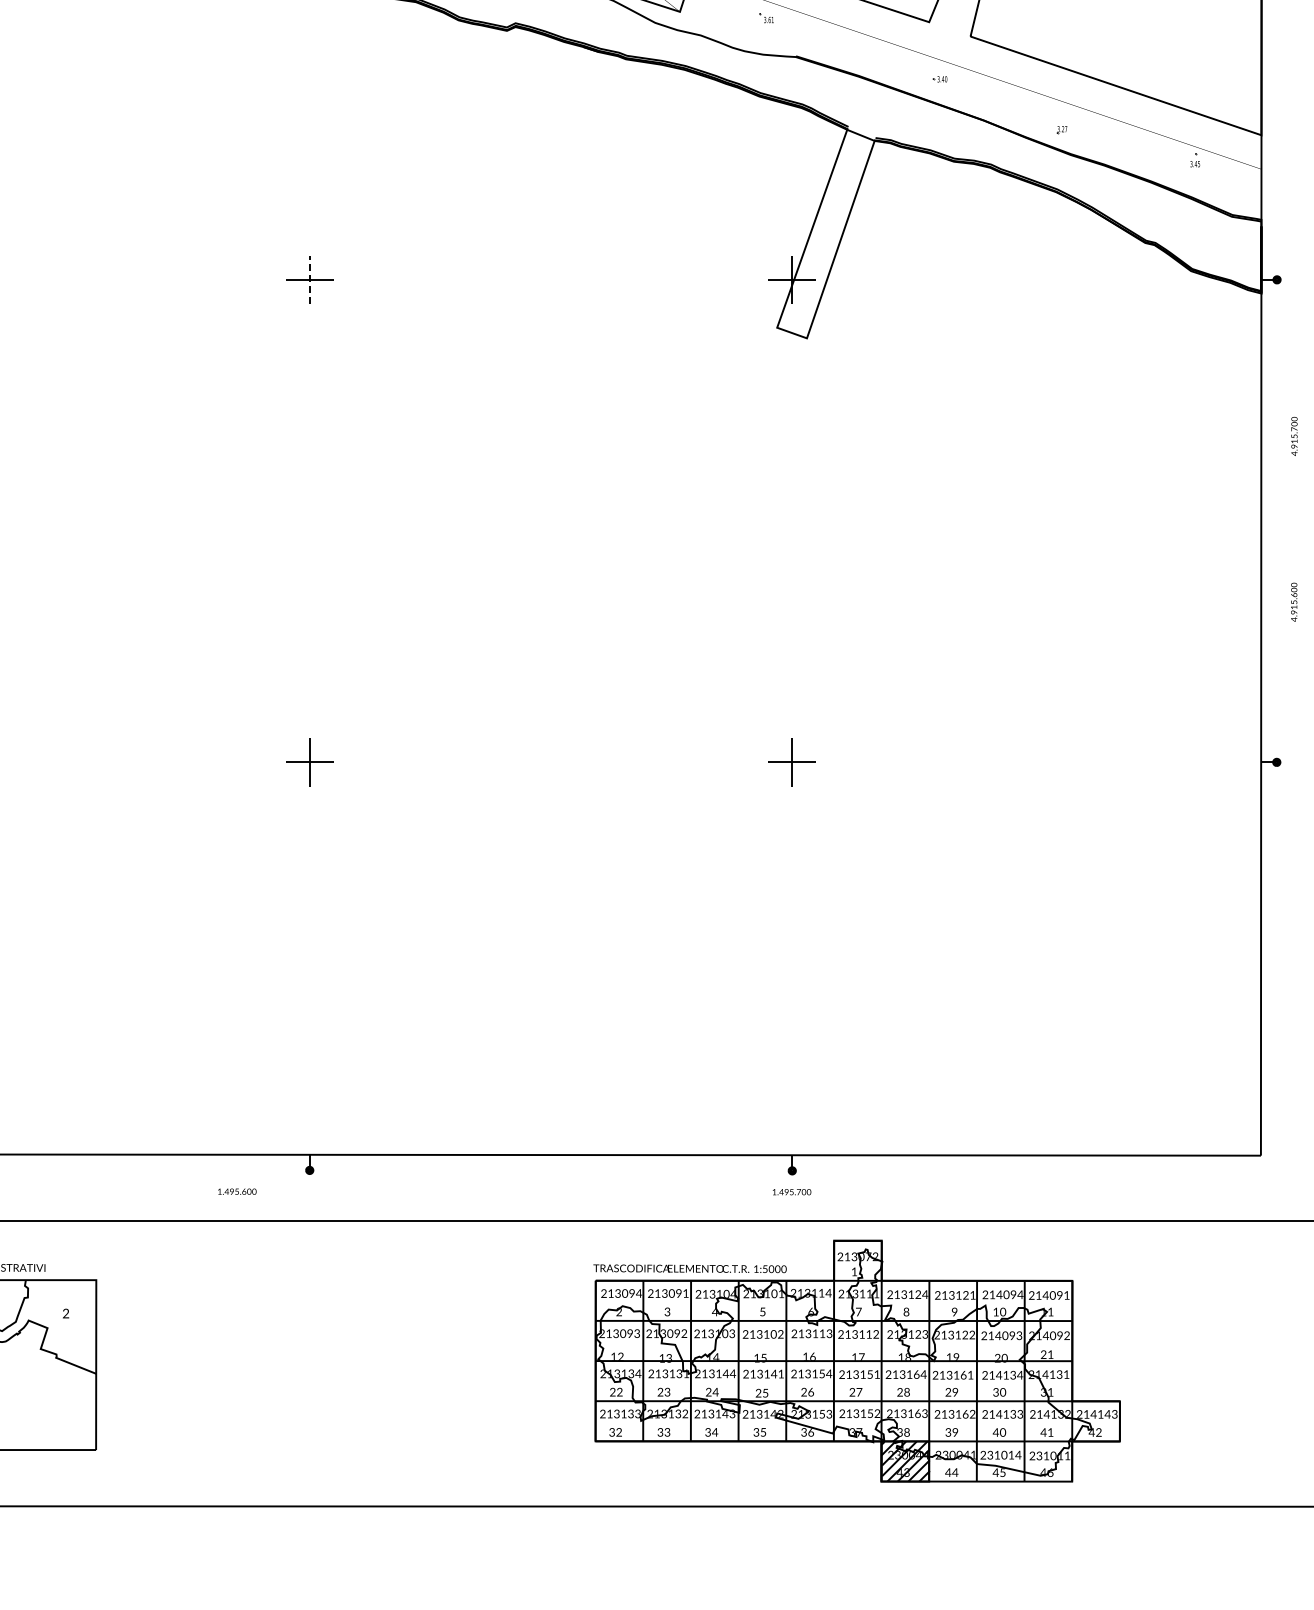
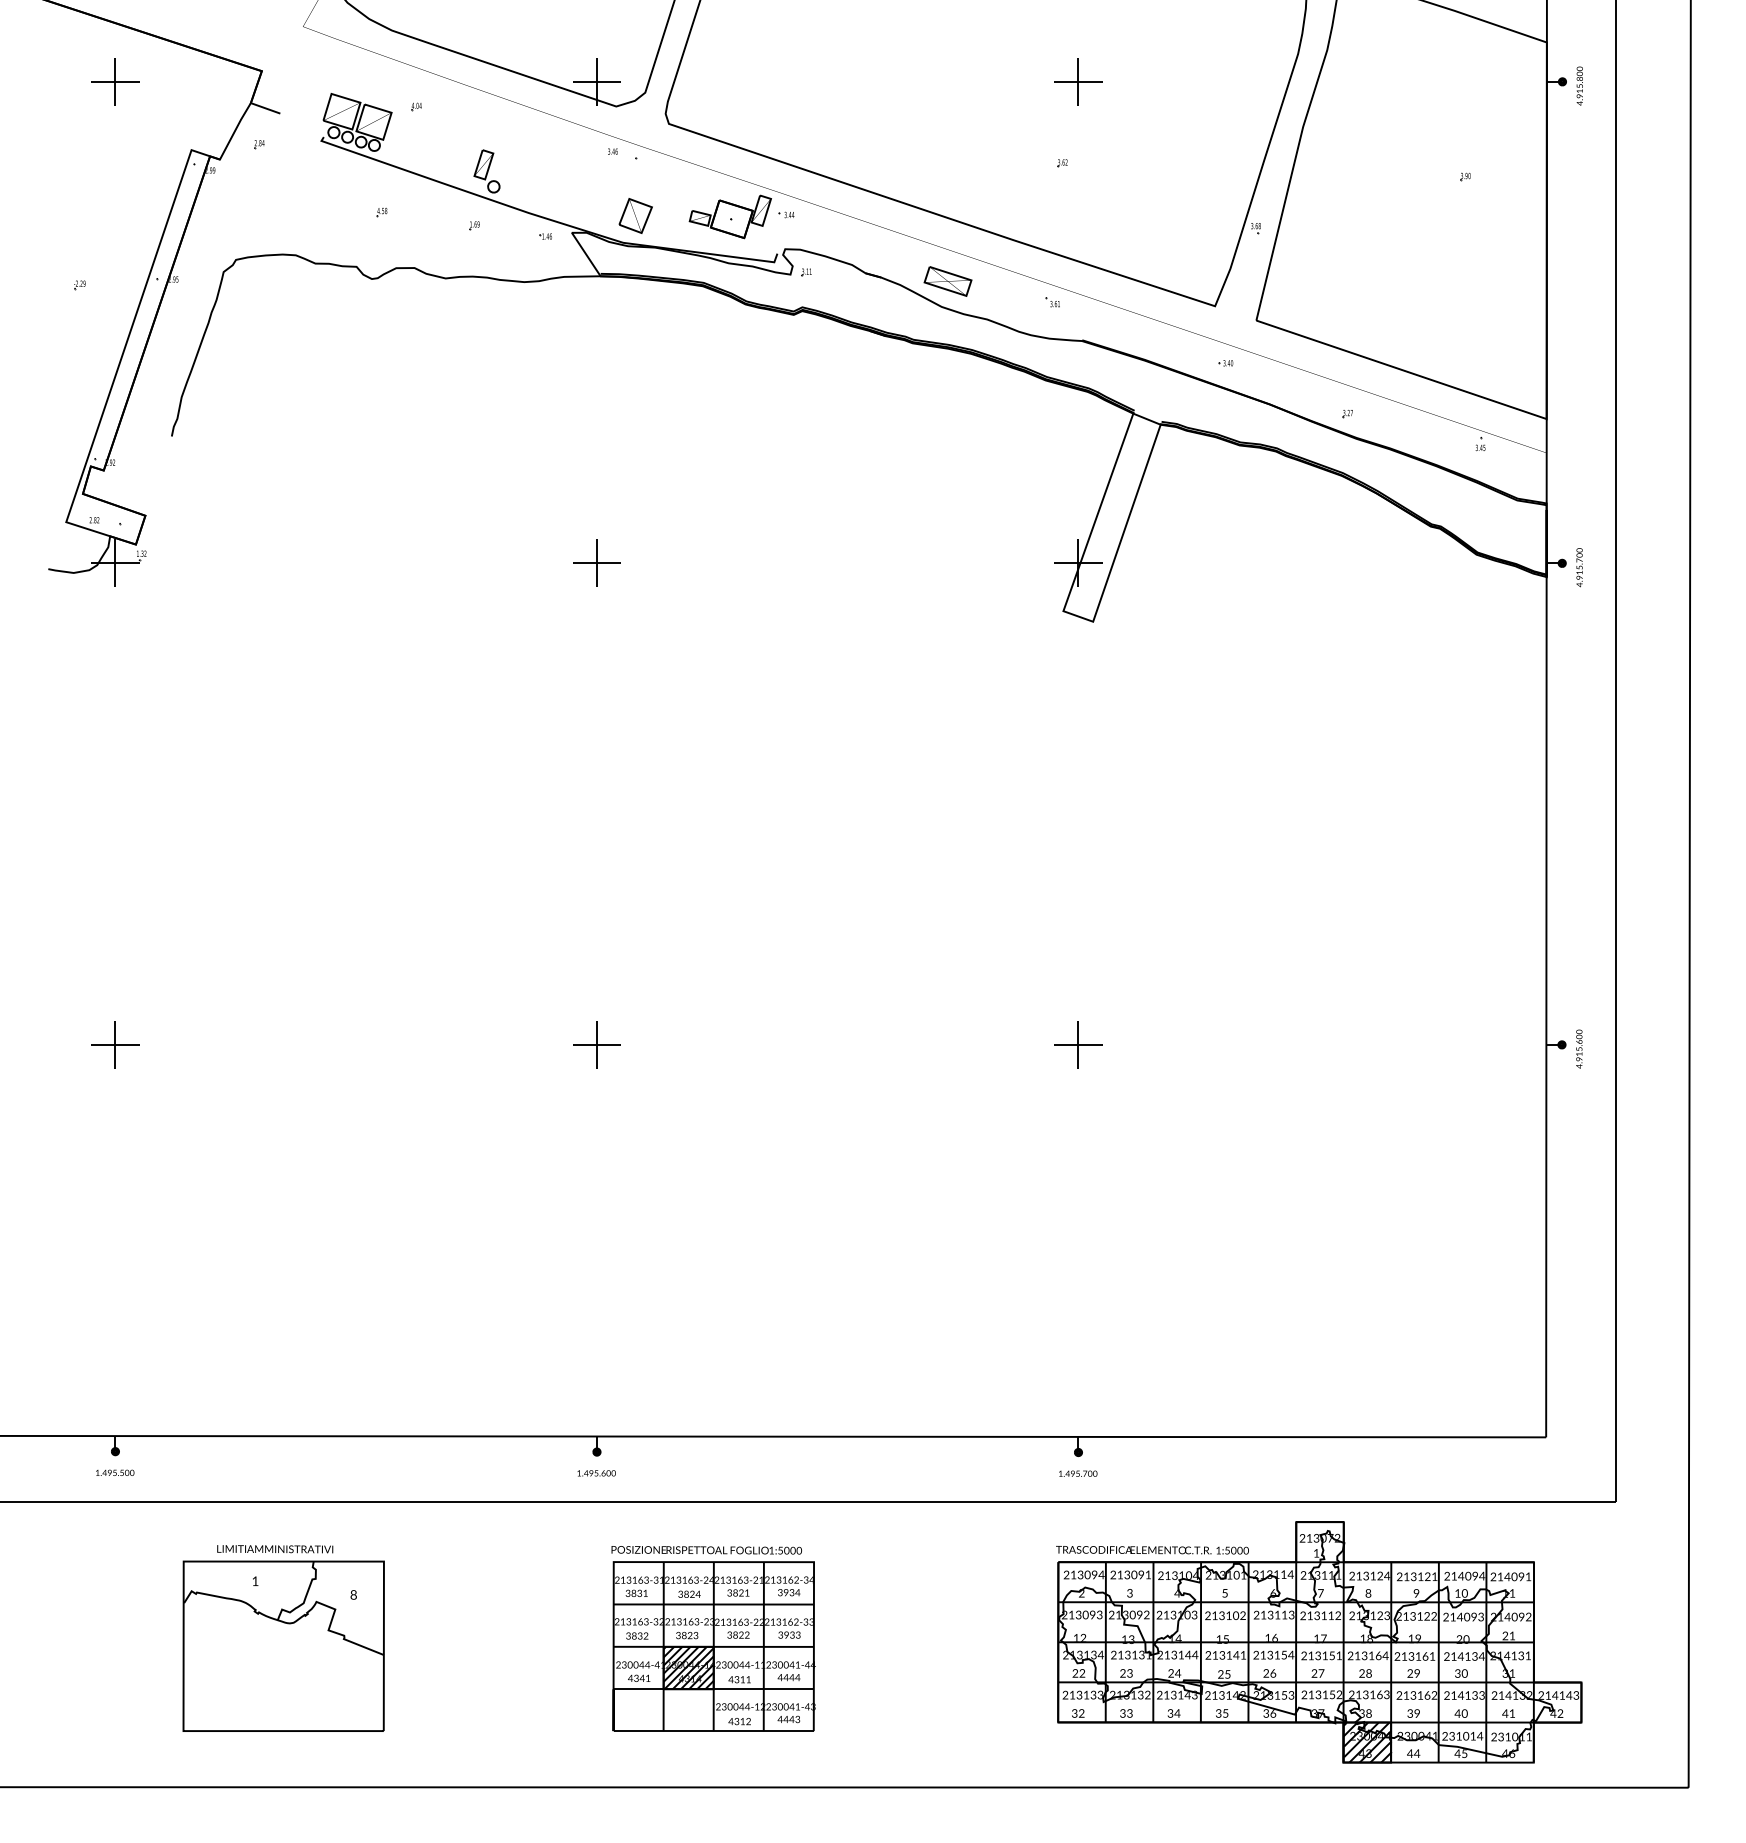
line: (309, 278) -> (596, 562), dashed -> solid
text: (1294, 436) -> (1579, 567), moved
text: (1294, 601) -> (1579, 1048), moved
text: (237, 1191) -> (596, 1473), moved
text: (65, 1314) -> (353, 1595), 2 -> 8
part: (426, 1357) -> (713, 1638), added
part: (857, 1361) -> (1319, 1642), moved

